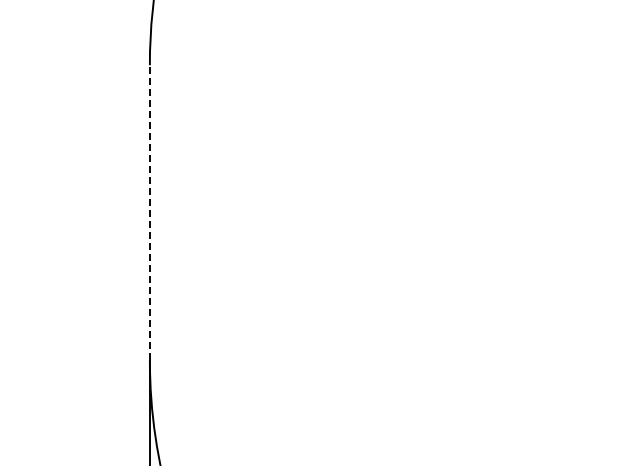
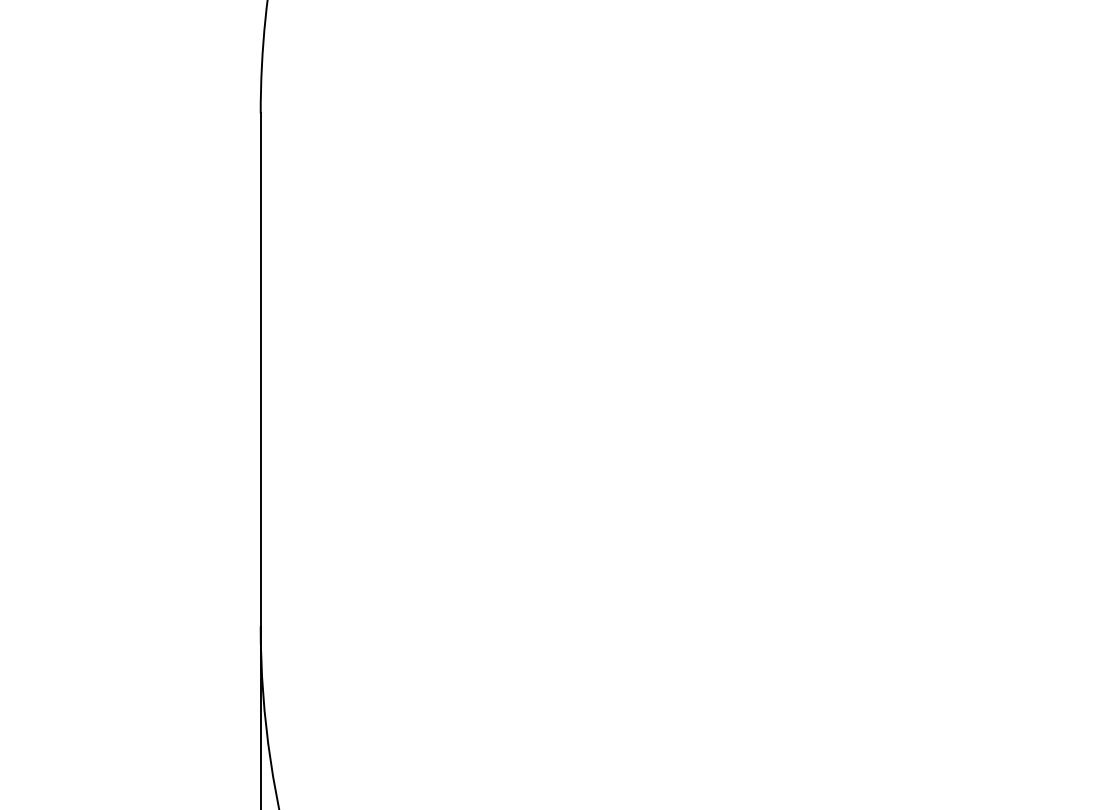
line: (149, 212) -> (260, 369), dashed -> solid

